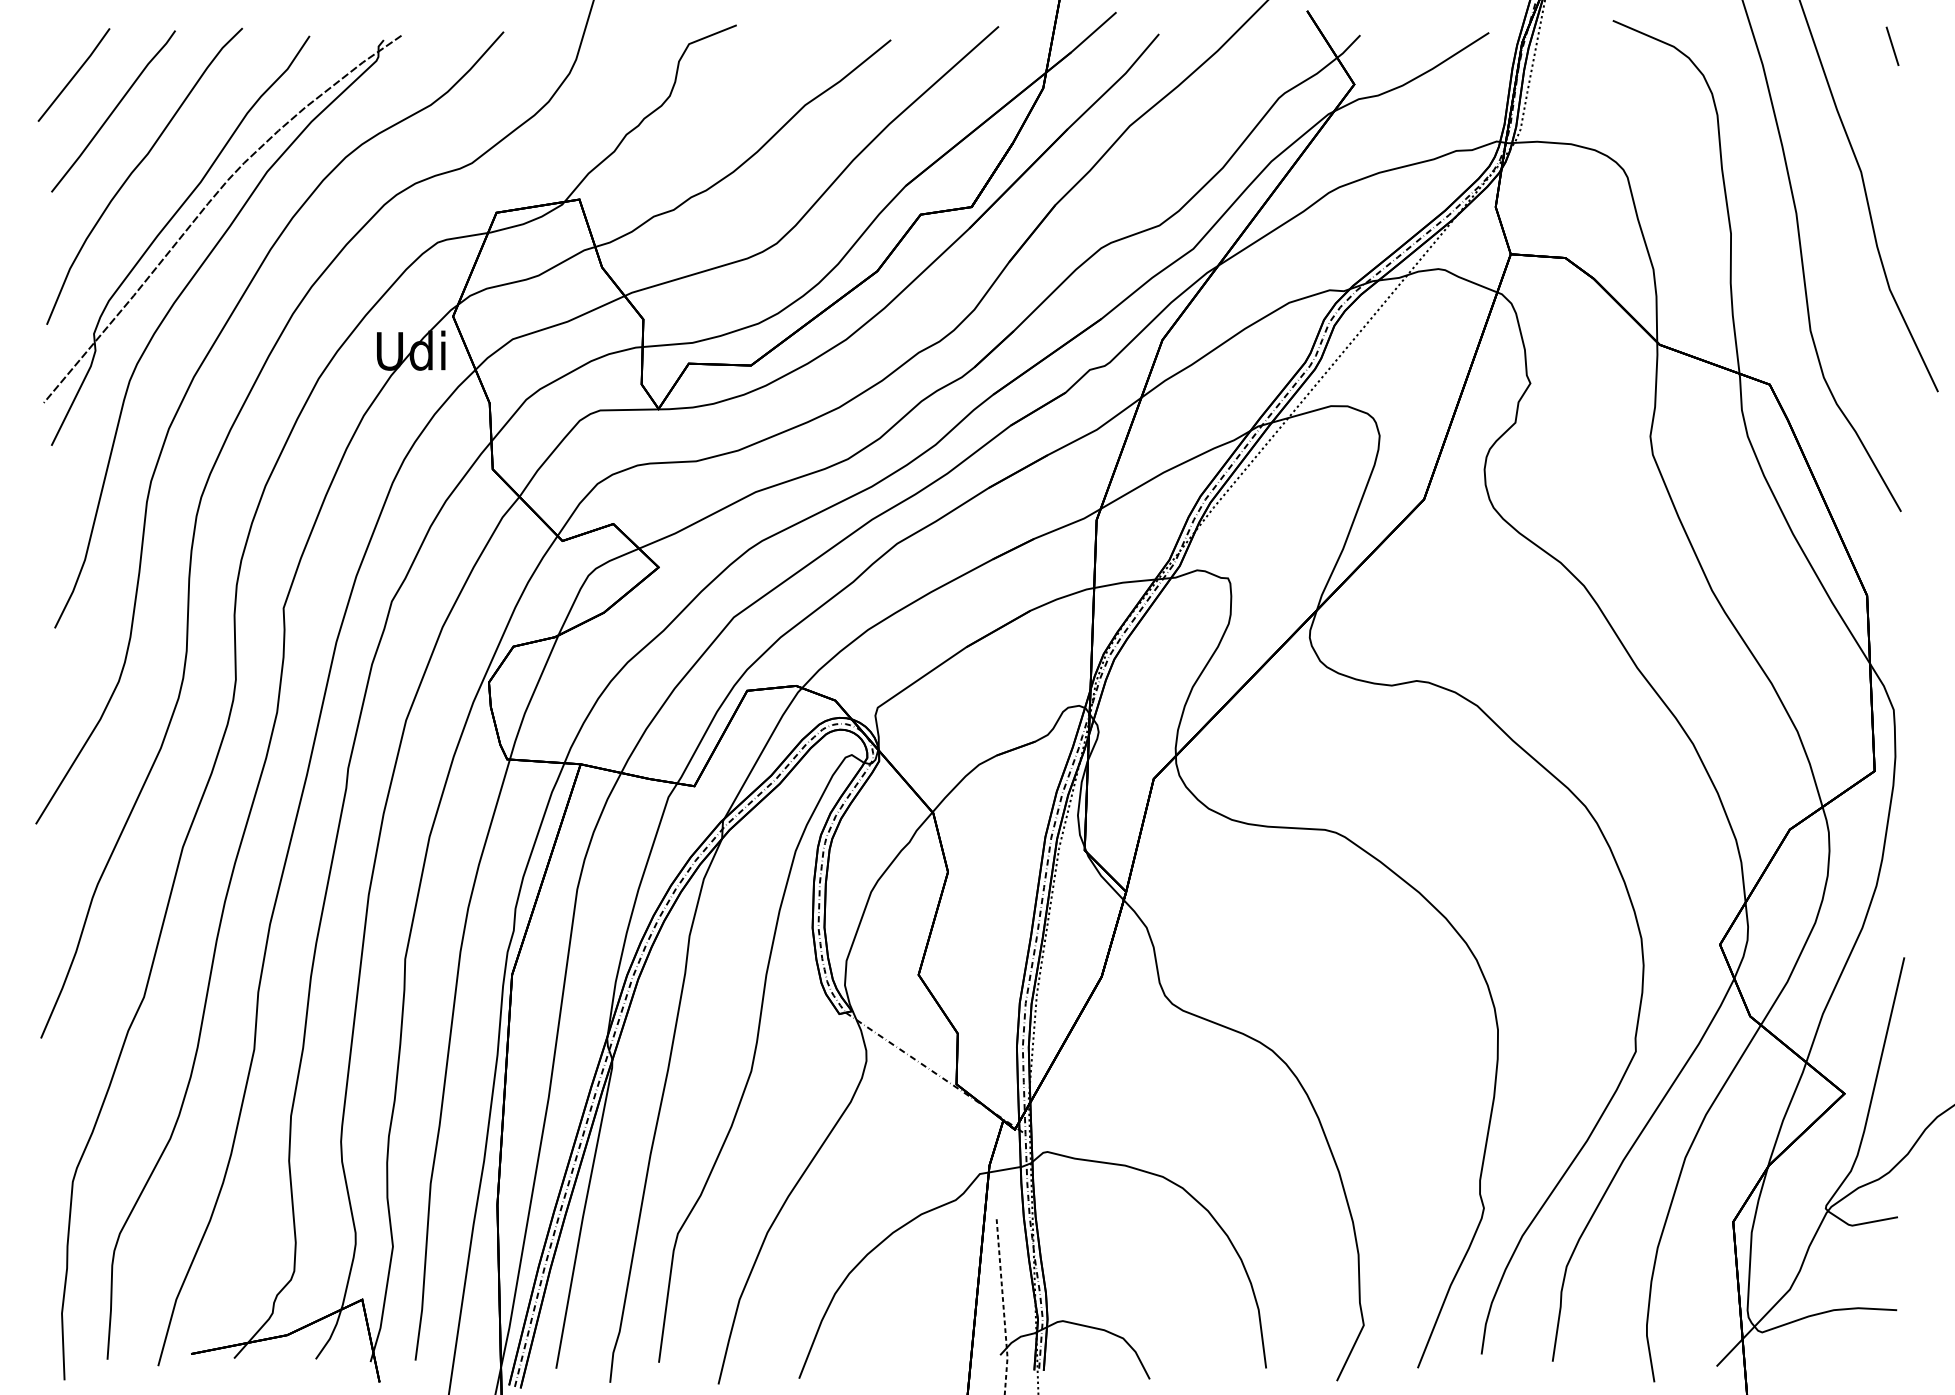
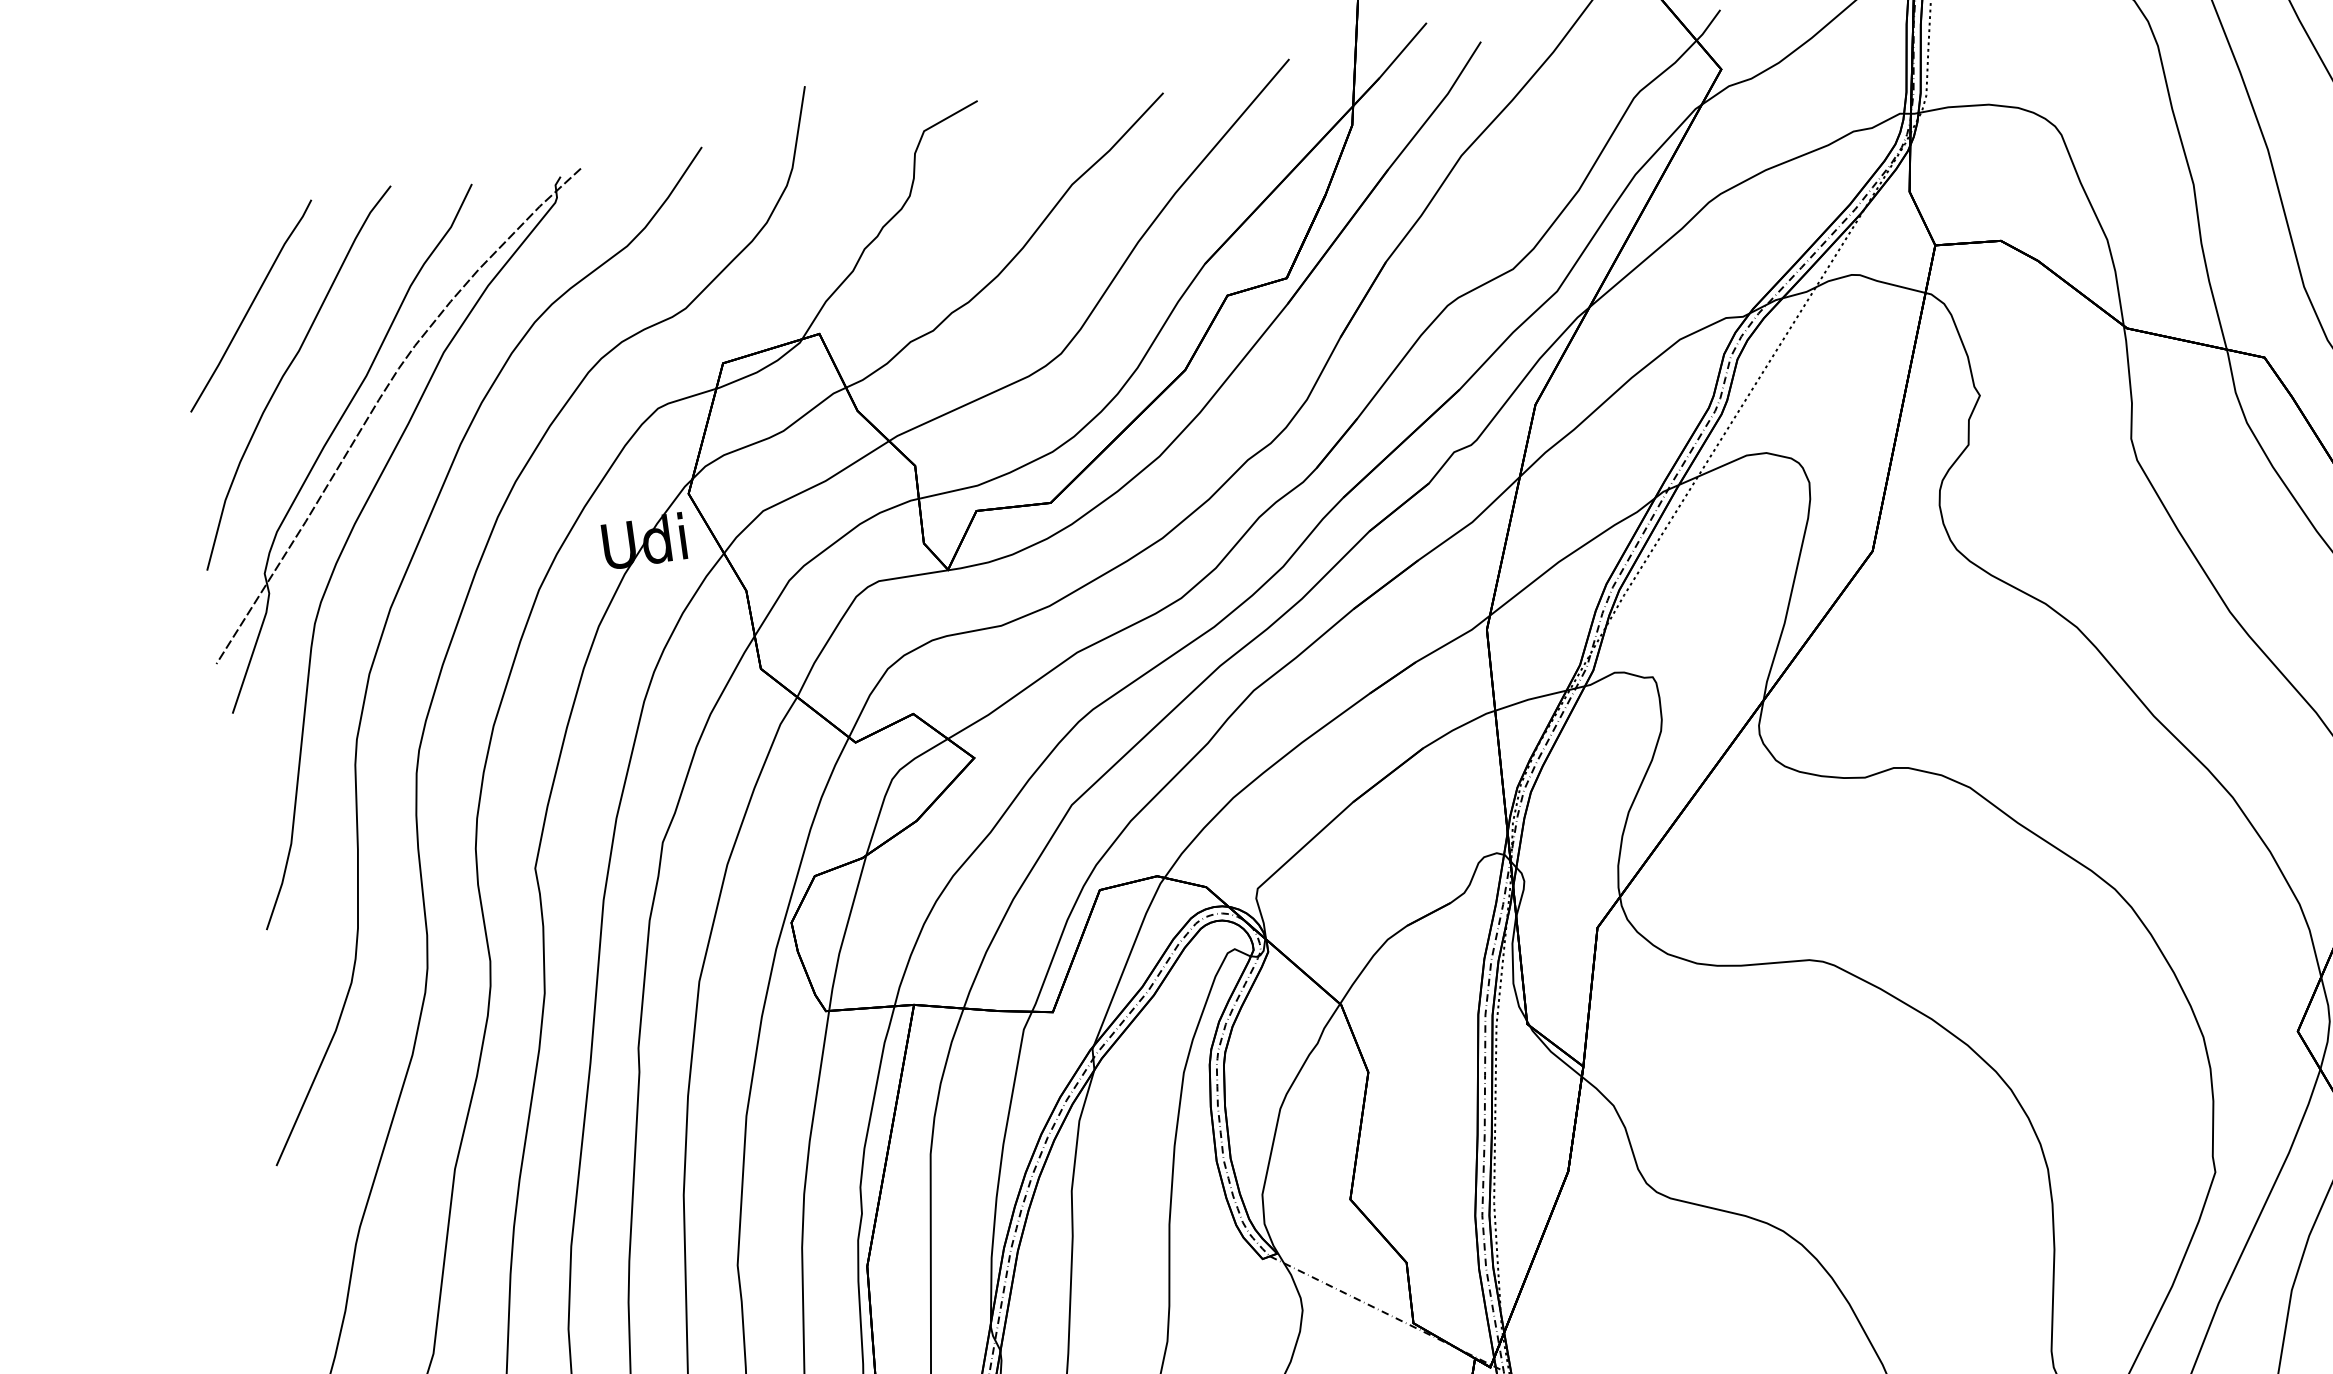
line: (74, 74) -> (198, 268), removed

